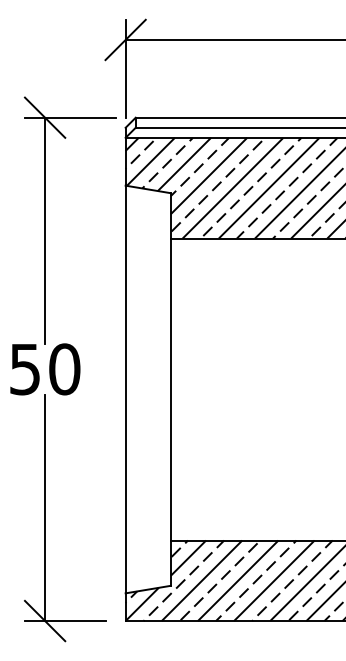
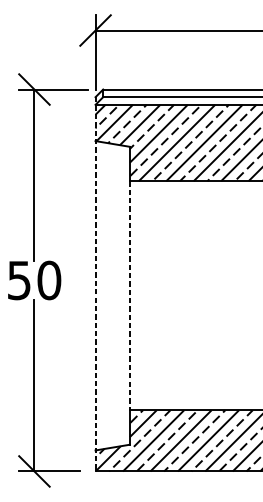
line: (125, 374) -> (95, 284), solid -> dashed
line: (170, 389) -> (129, 295), solid -> dashed

